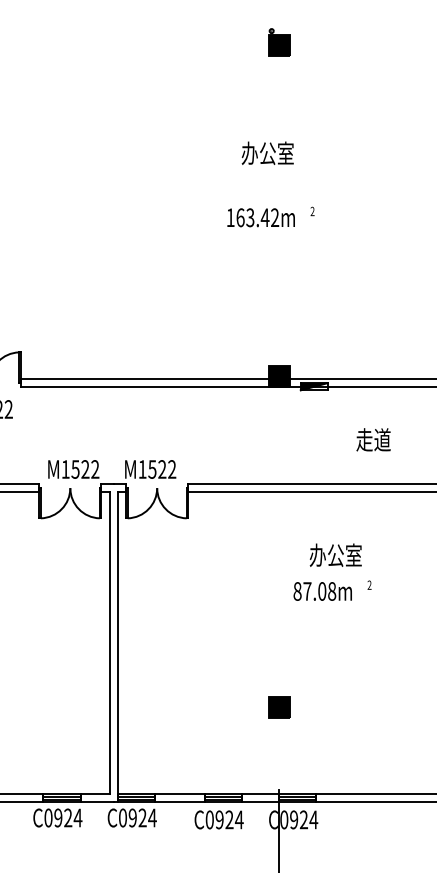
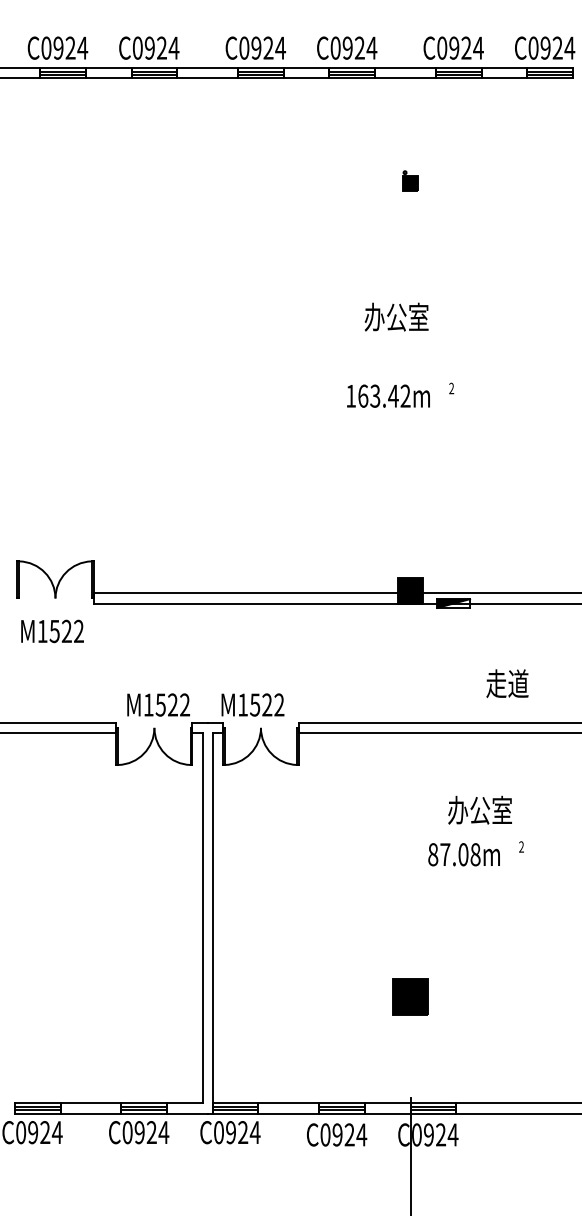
part: (279, 41) -> (410, 180), size x0.6
text: (373, 439) -> (507, 683), moved
part: (279, 707) -> (410, 996), size x1.4

